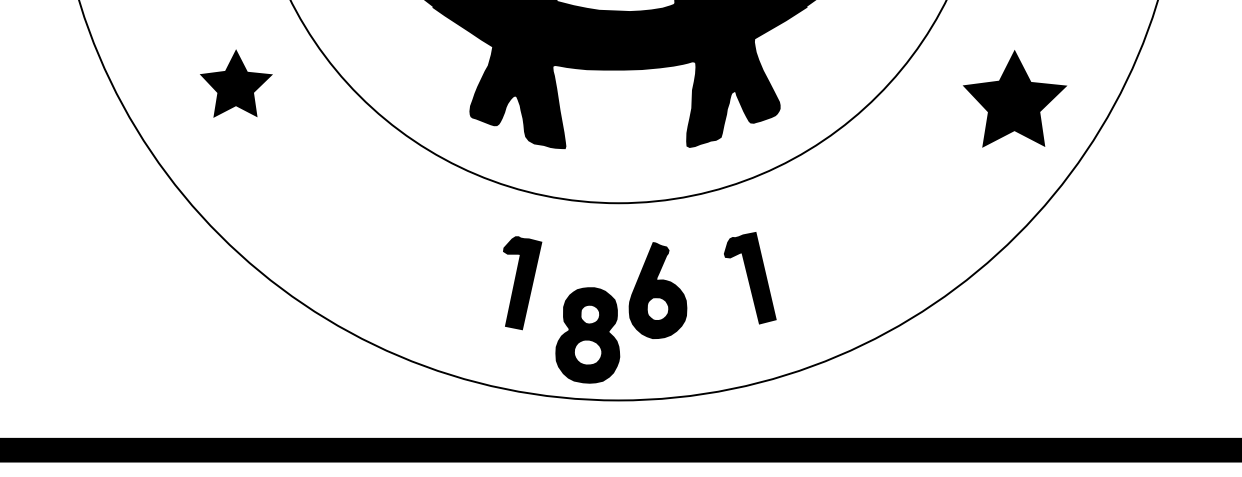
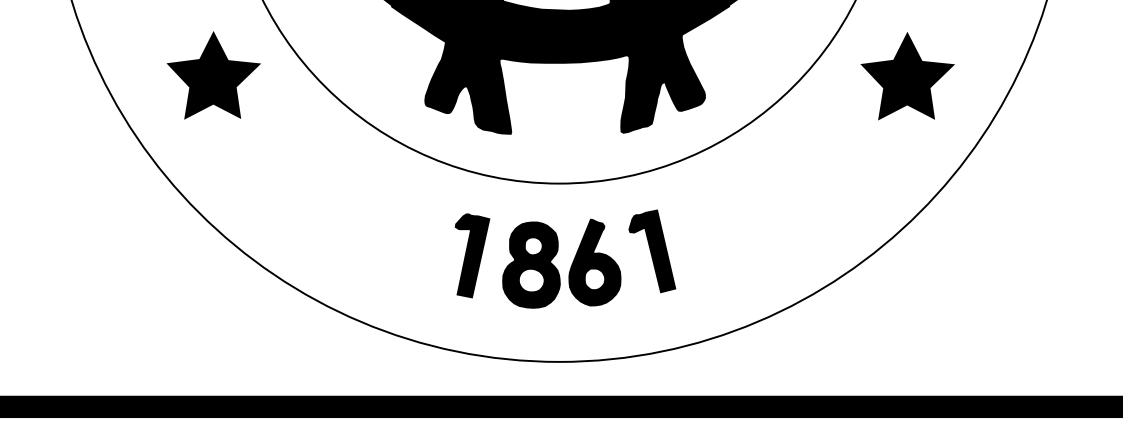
part: (236, 83) -> (213, 75), size x1.43
part: (1014, 99) -> (907, 76), moved
part: (750, 278) -> (652, 251), moved
part: (587, 334) -> (531, 264), moved

